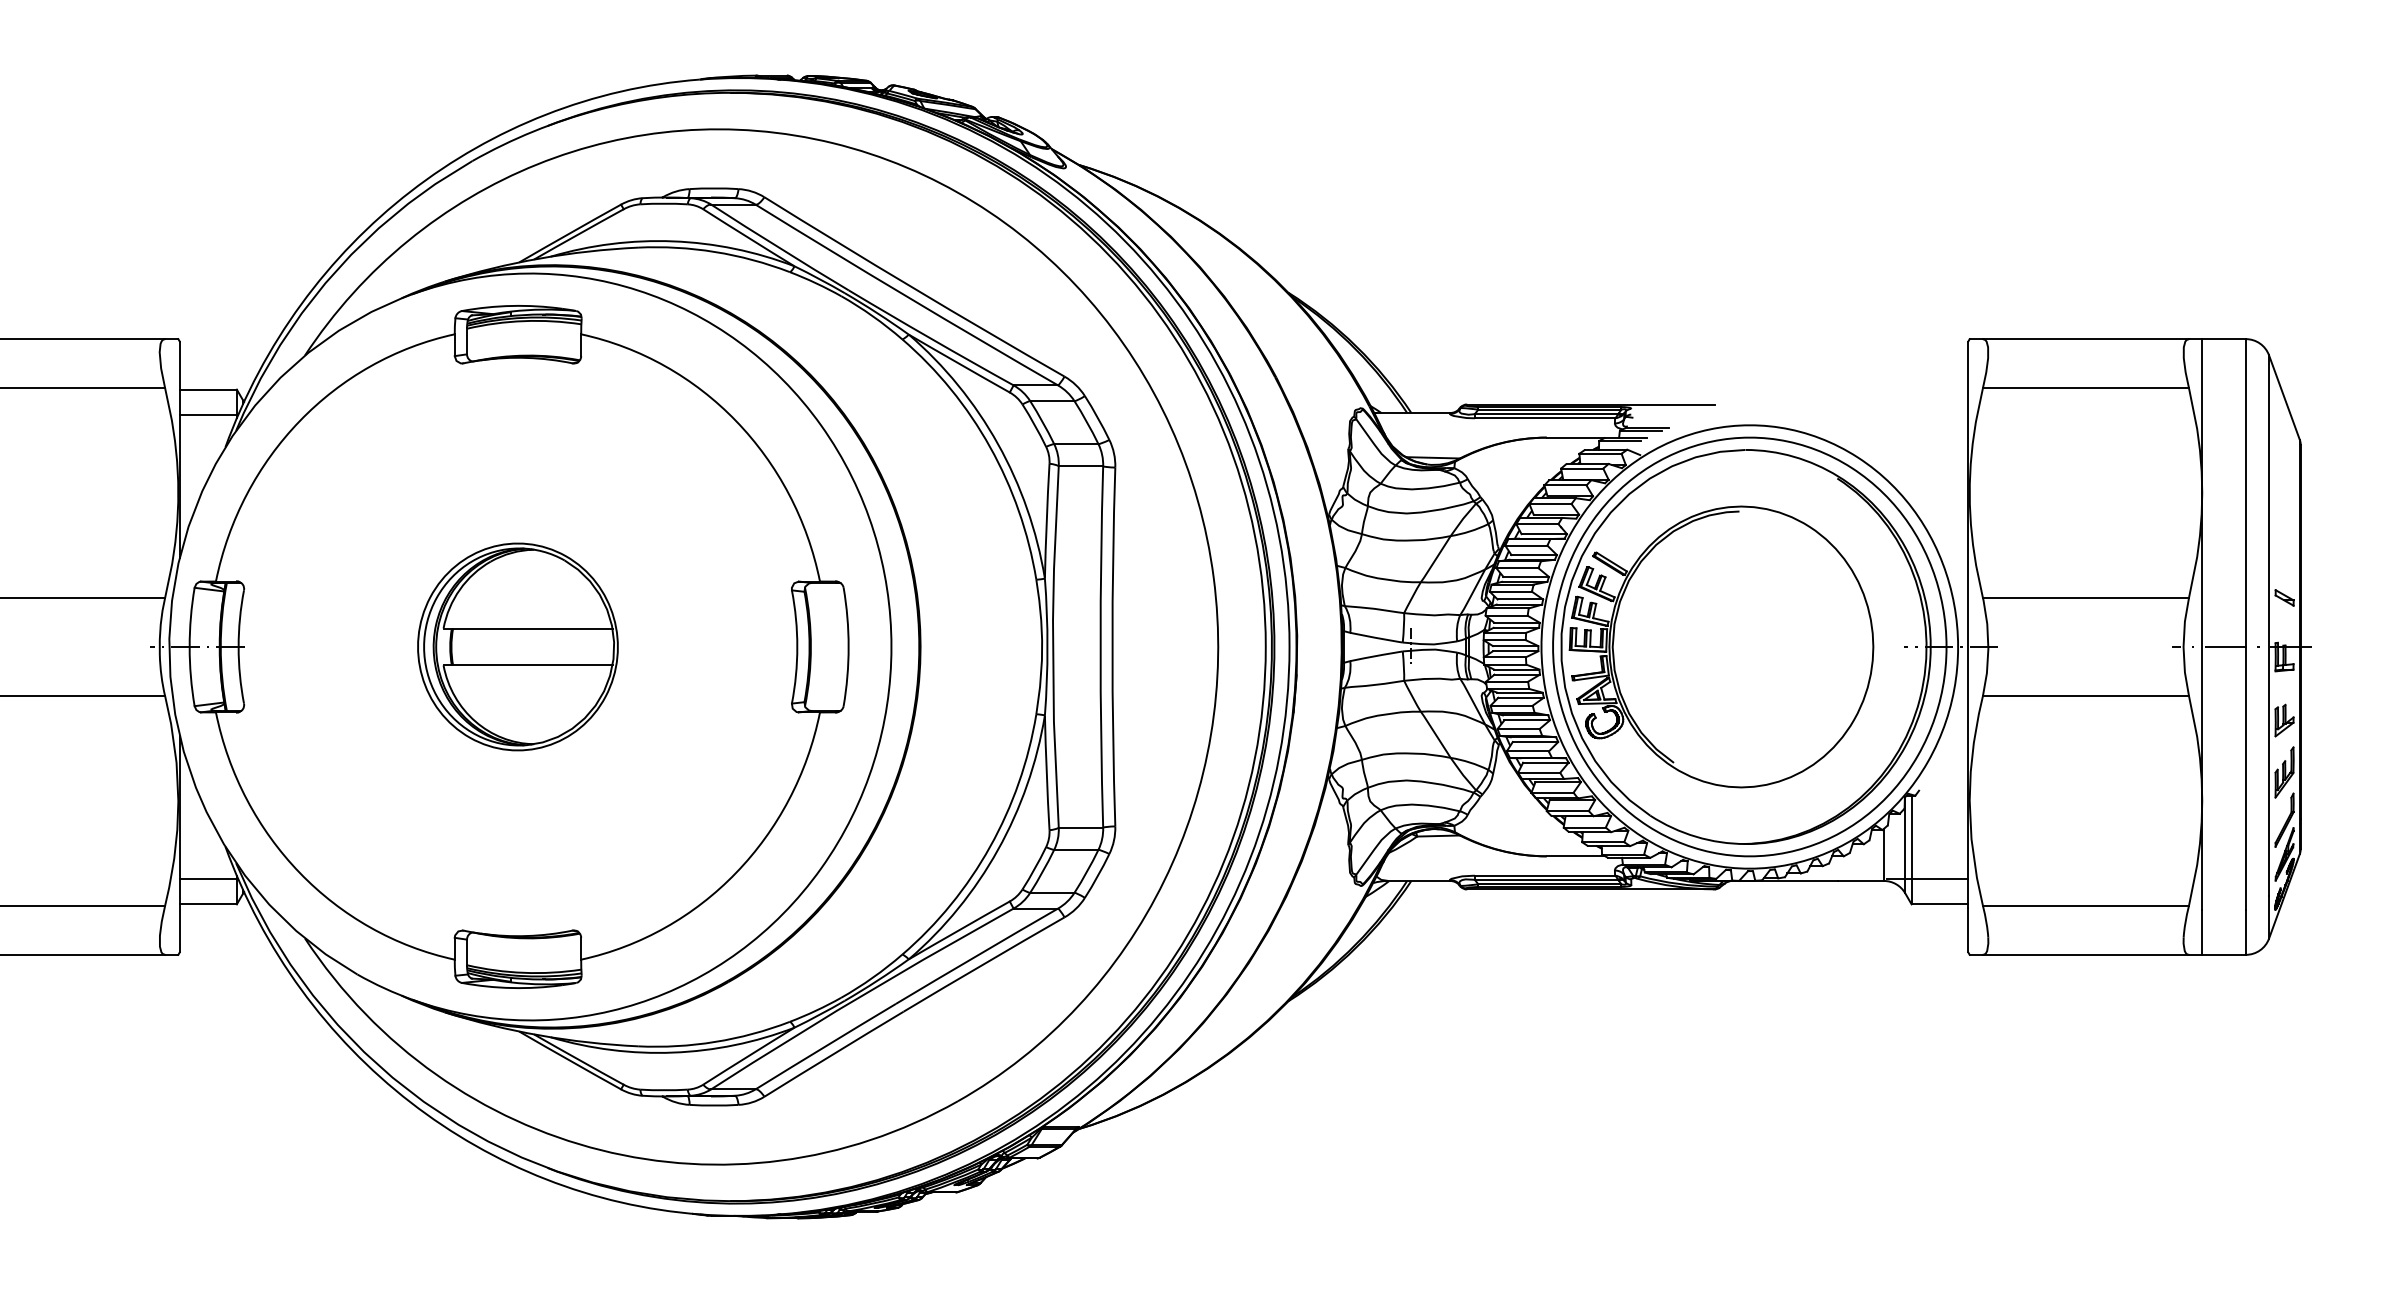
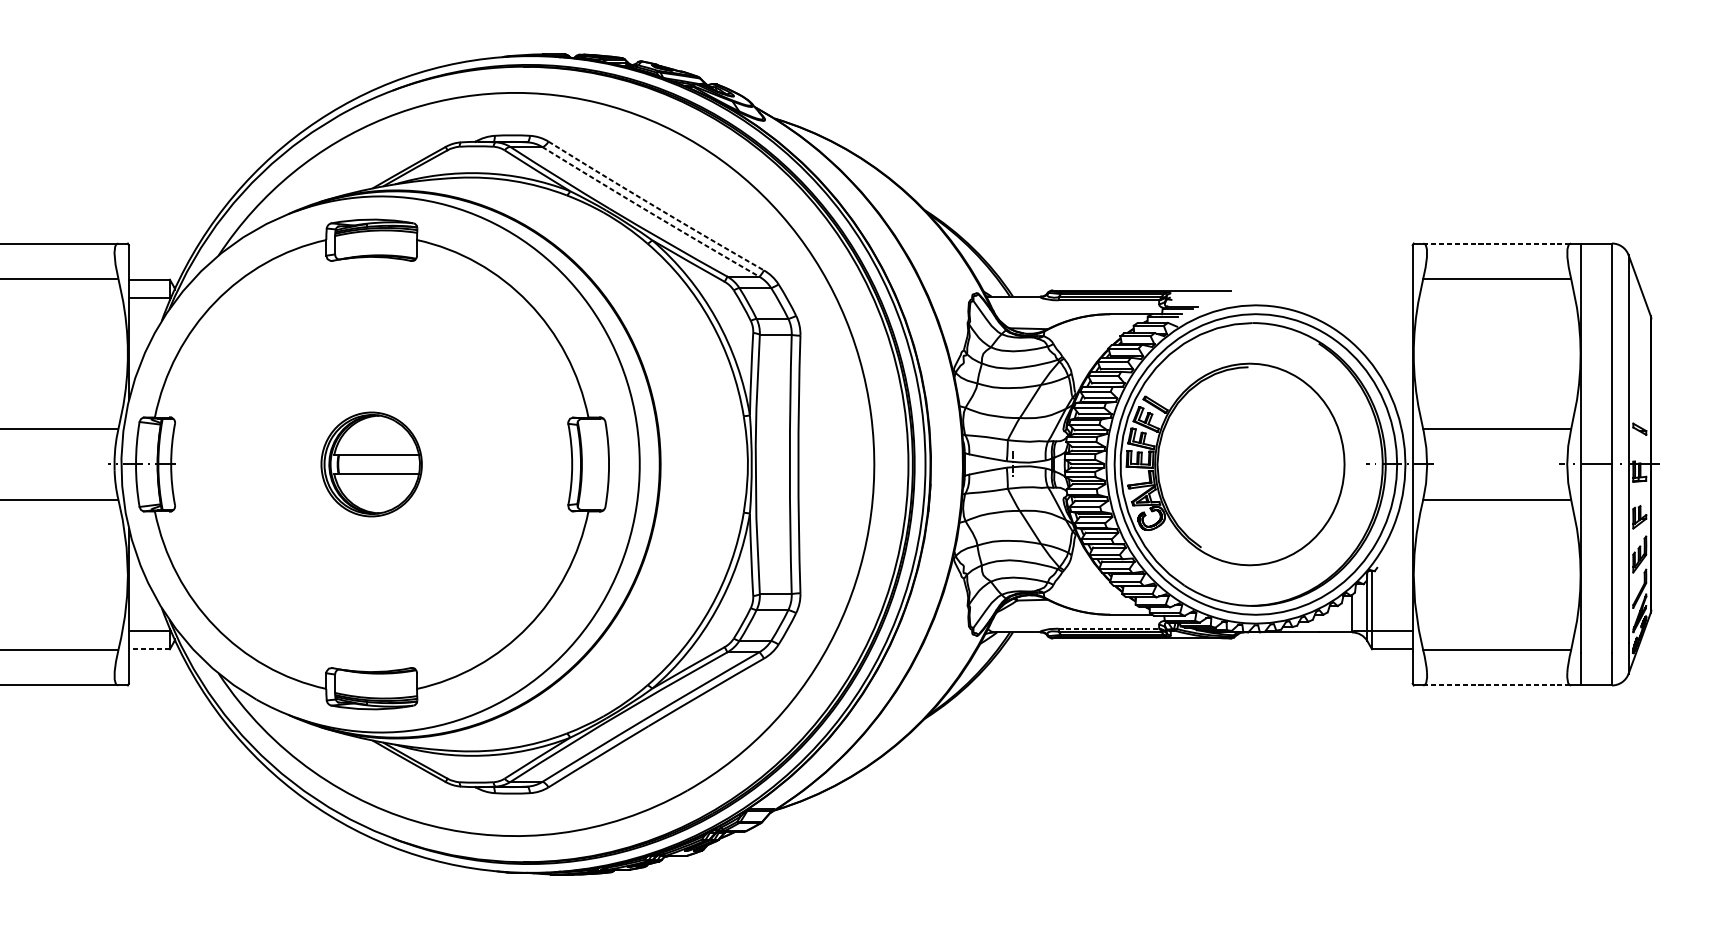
arc: (913, 288) -> (655, 207), solid -> dashed
arc: (906, 296) -> (650, 212), solid -> dashed
line: (2086, 339) -> (1497, 243), solid -> dashed
part: (517, 646) -> (371, 464), size x0.7
line: (1545, 875) -> (1109, 628), solid -> dashed
line: (208, 904) -> (149, 649), solid -> dashed
line: (2086, 954) -> (1497, 685), solid -> dashed

